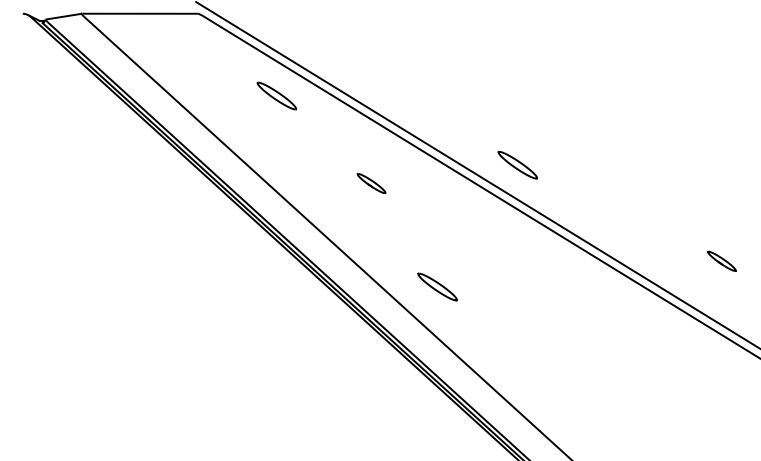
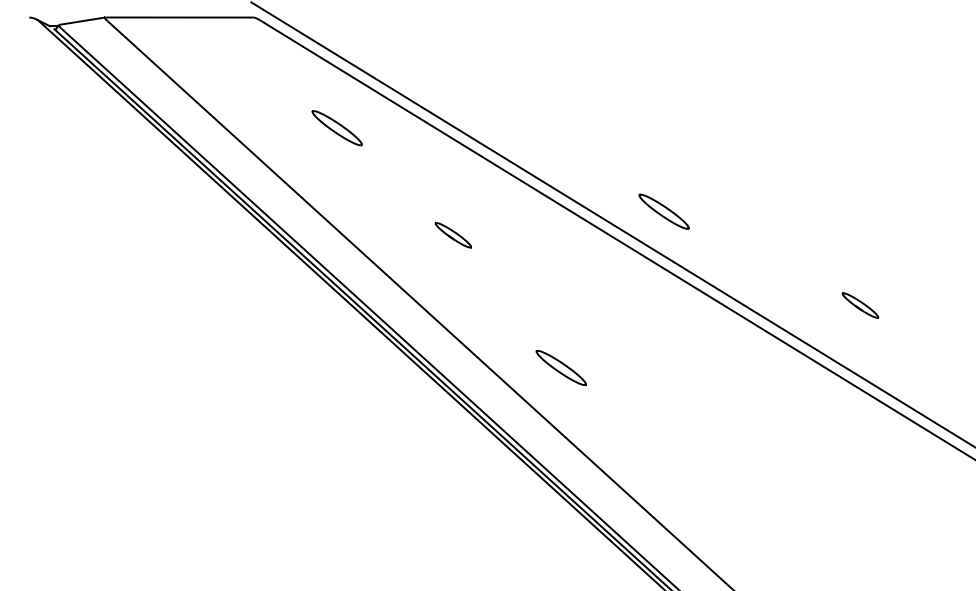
part: (276, 95) -> (336, 127), moved
part: (371, 183) -> (453, 235), moved
part: (721, 260) -> (859, 304), moved

